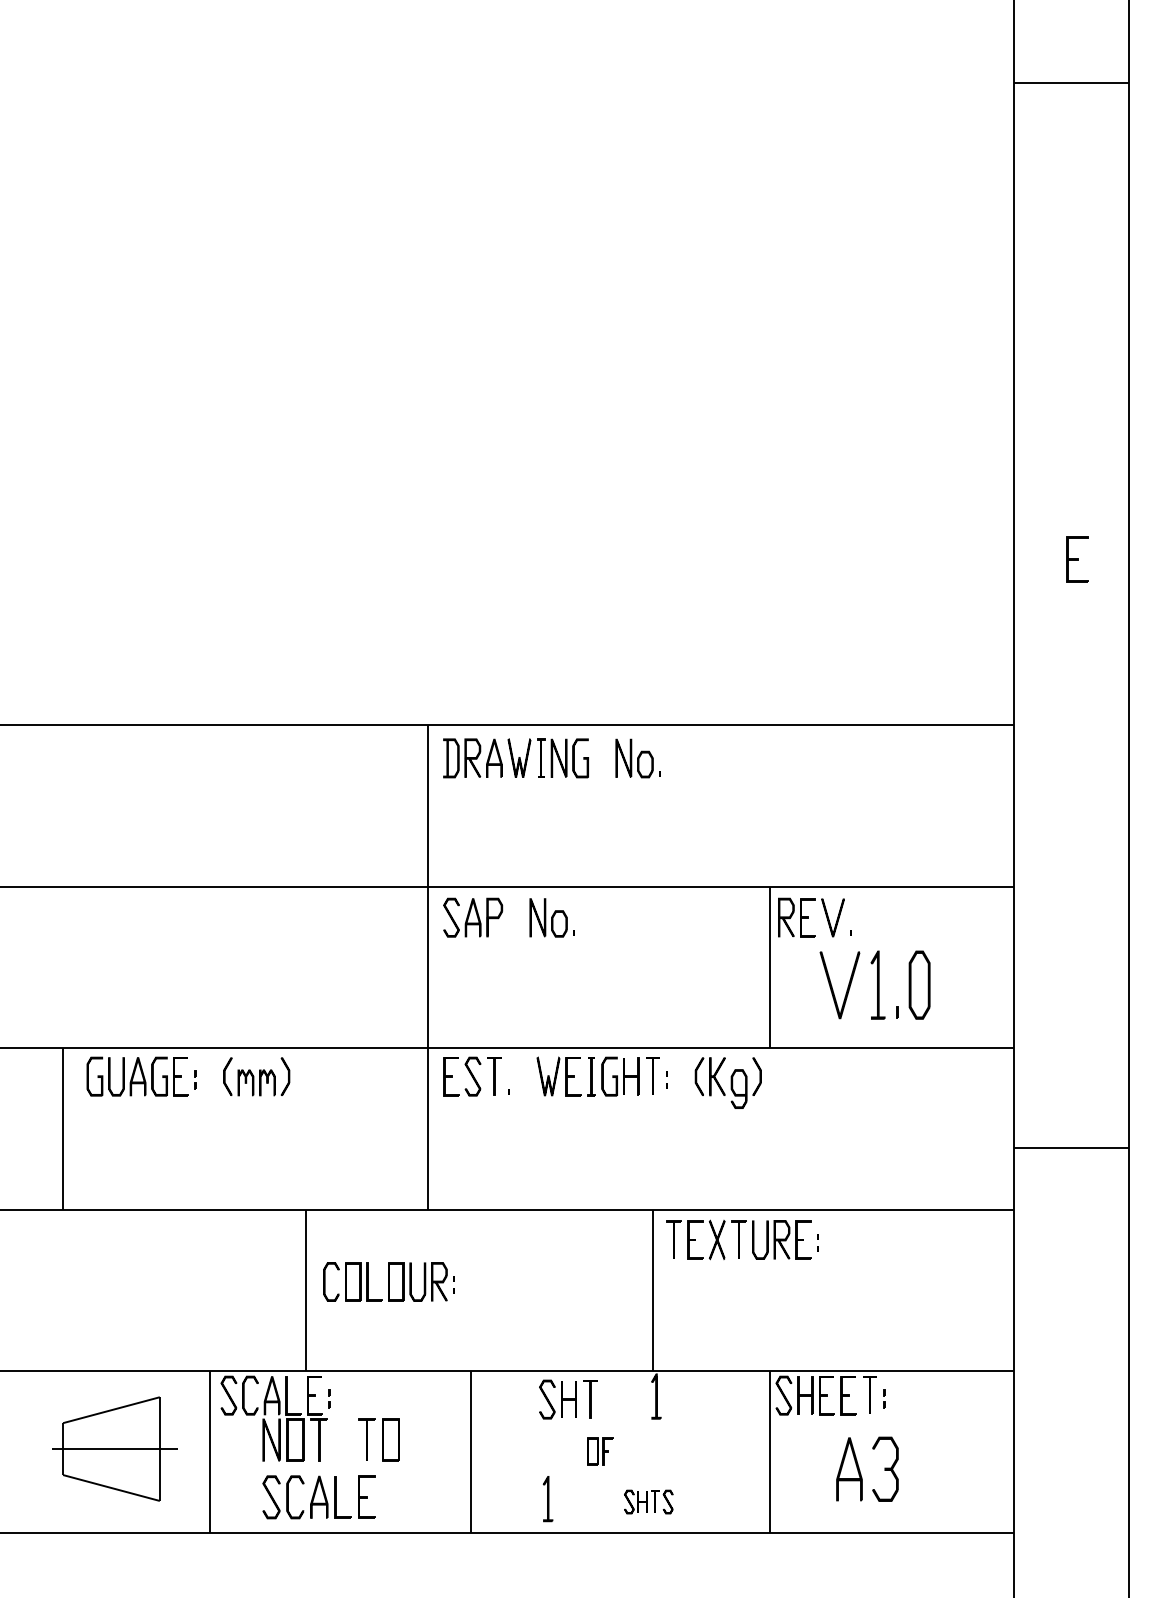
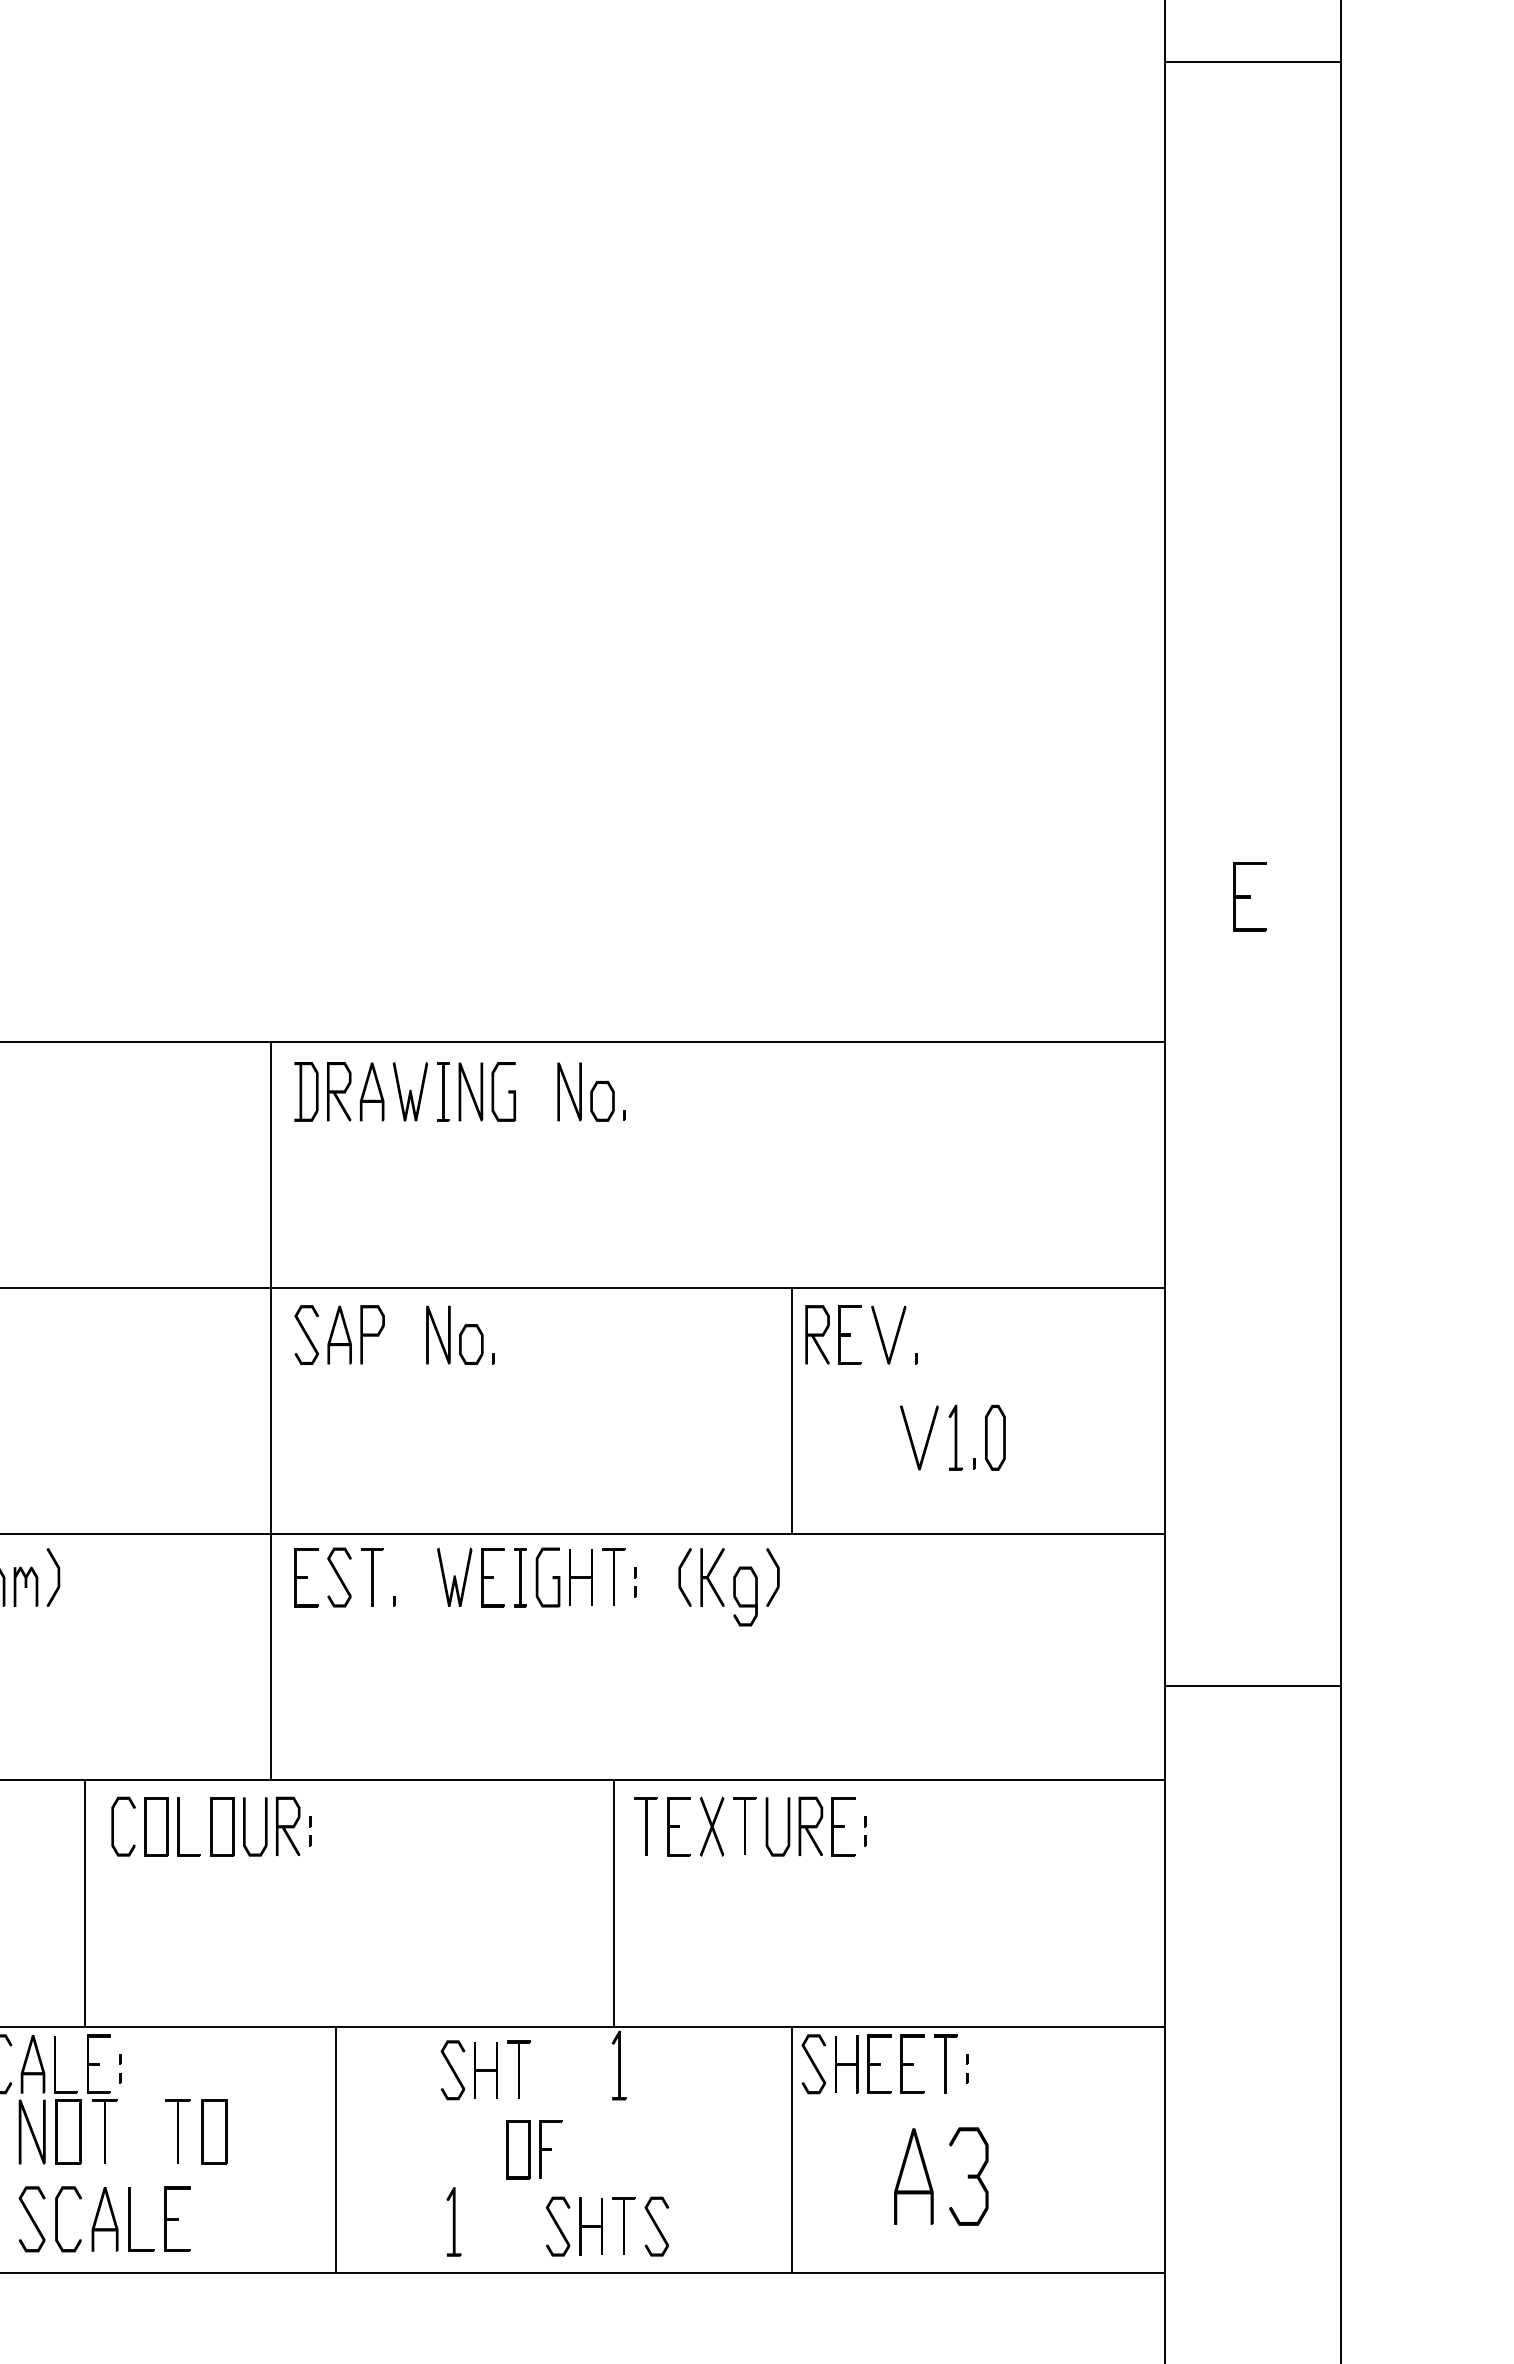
part: (1077, 559) -> (1249, 896), moved
part: (874, 984) -> (952, 1436), size x0.62
part: (388, 1281) -> (210, 1825), moved
part: (600, 1451) -> (534, 2149), size x1.43
part: (648, 1501) -> (607, 2225), size x1.67

